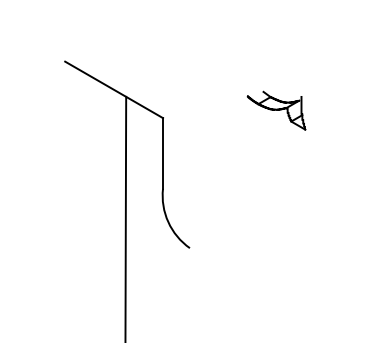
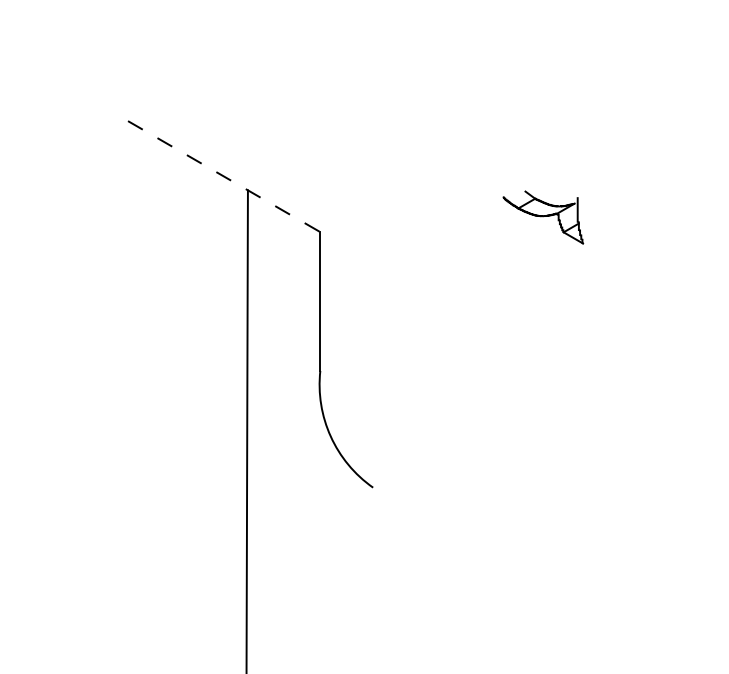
line: (114, 90) -> (224, 177), solid -> dashed
part: (276, 110) -> (543, 217), size x0.7

